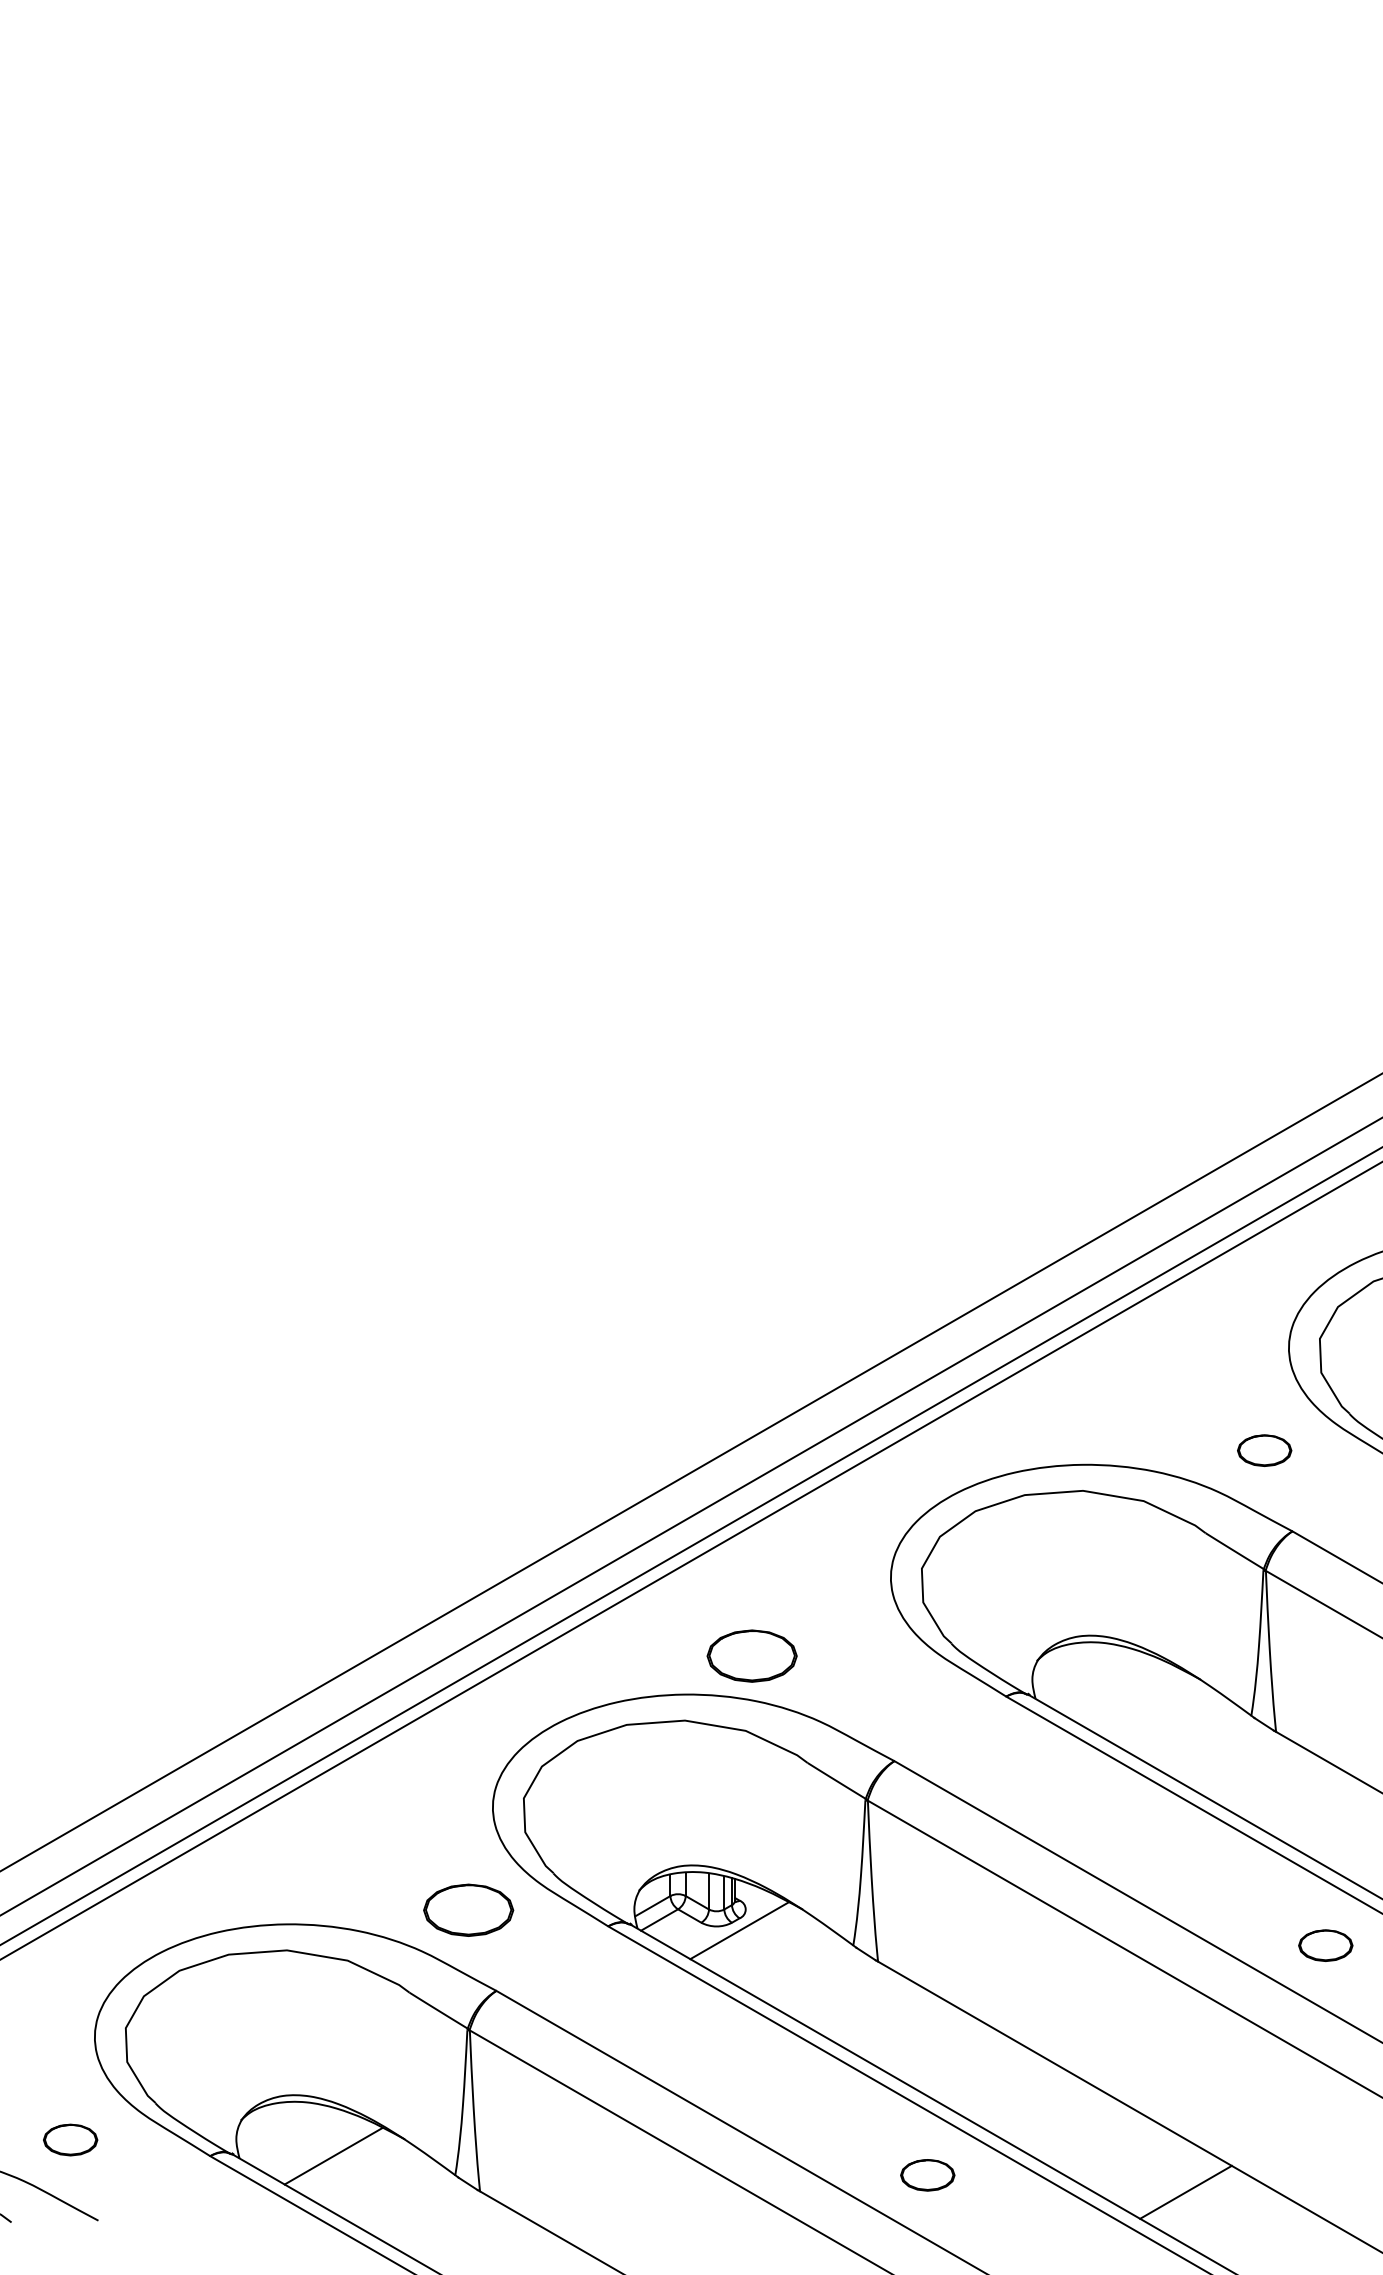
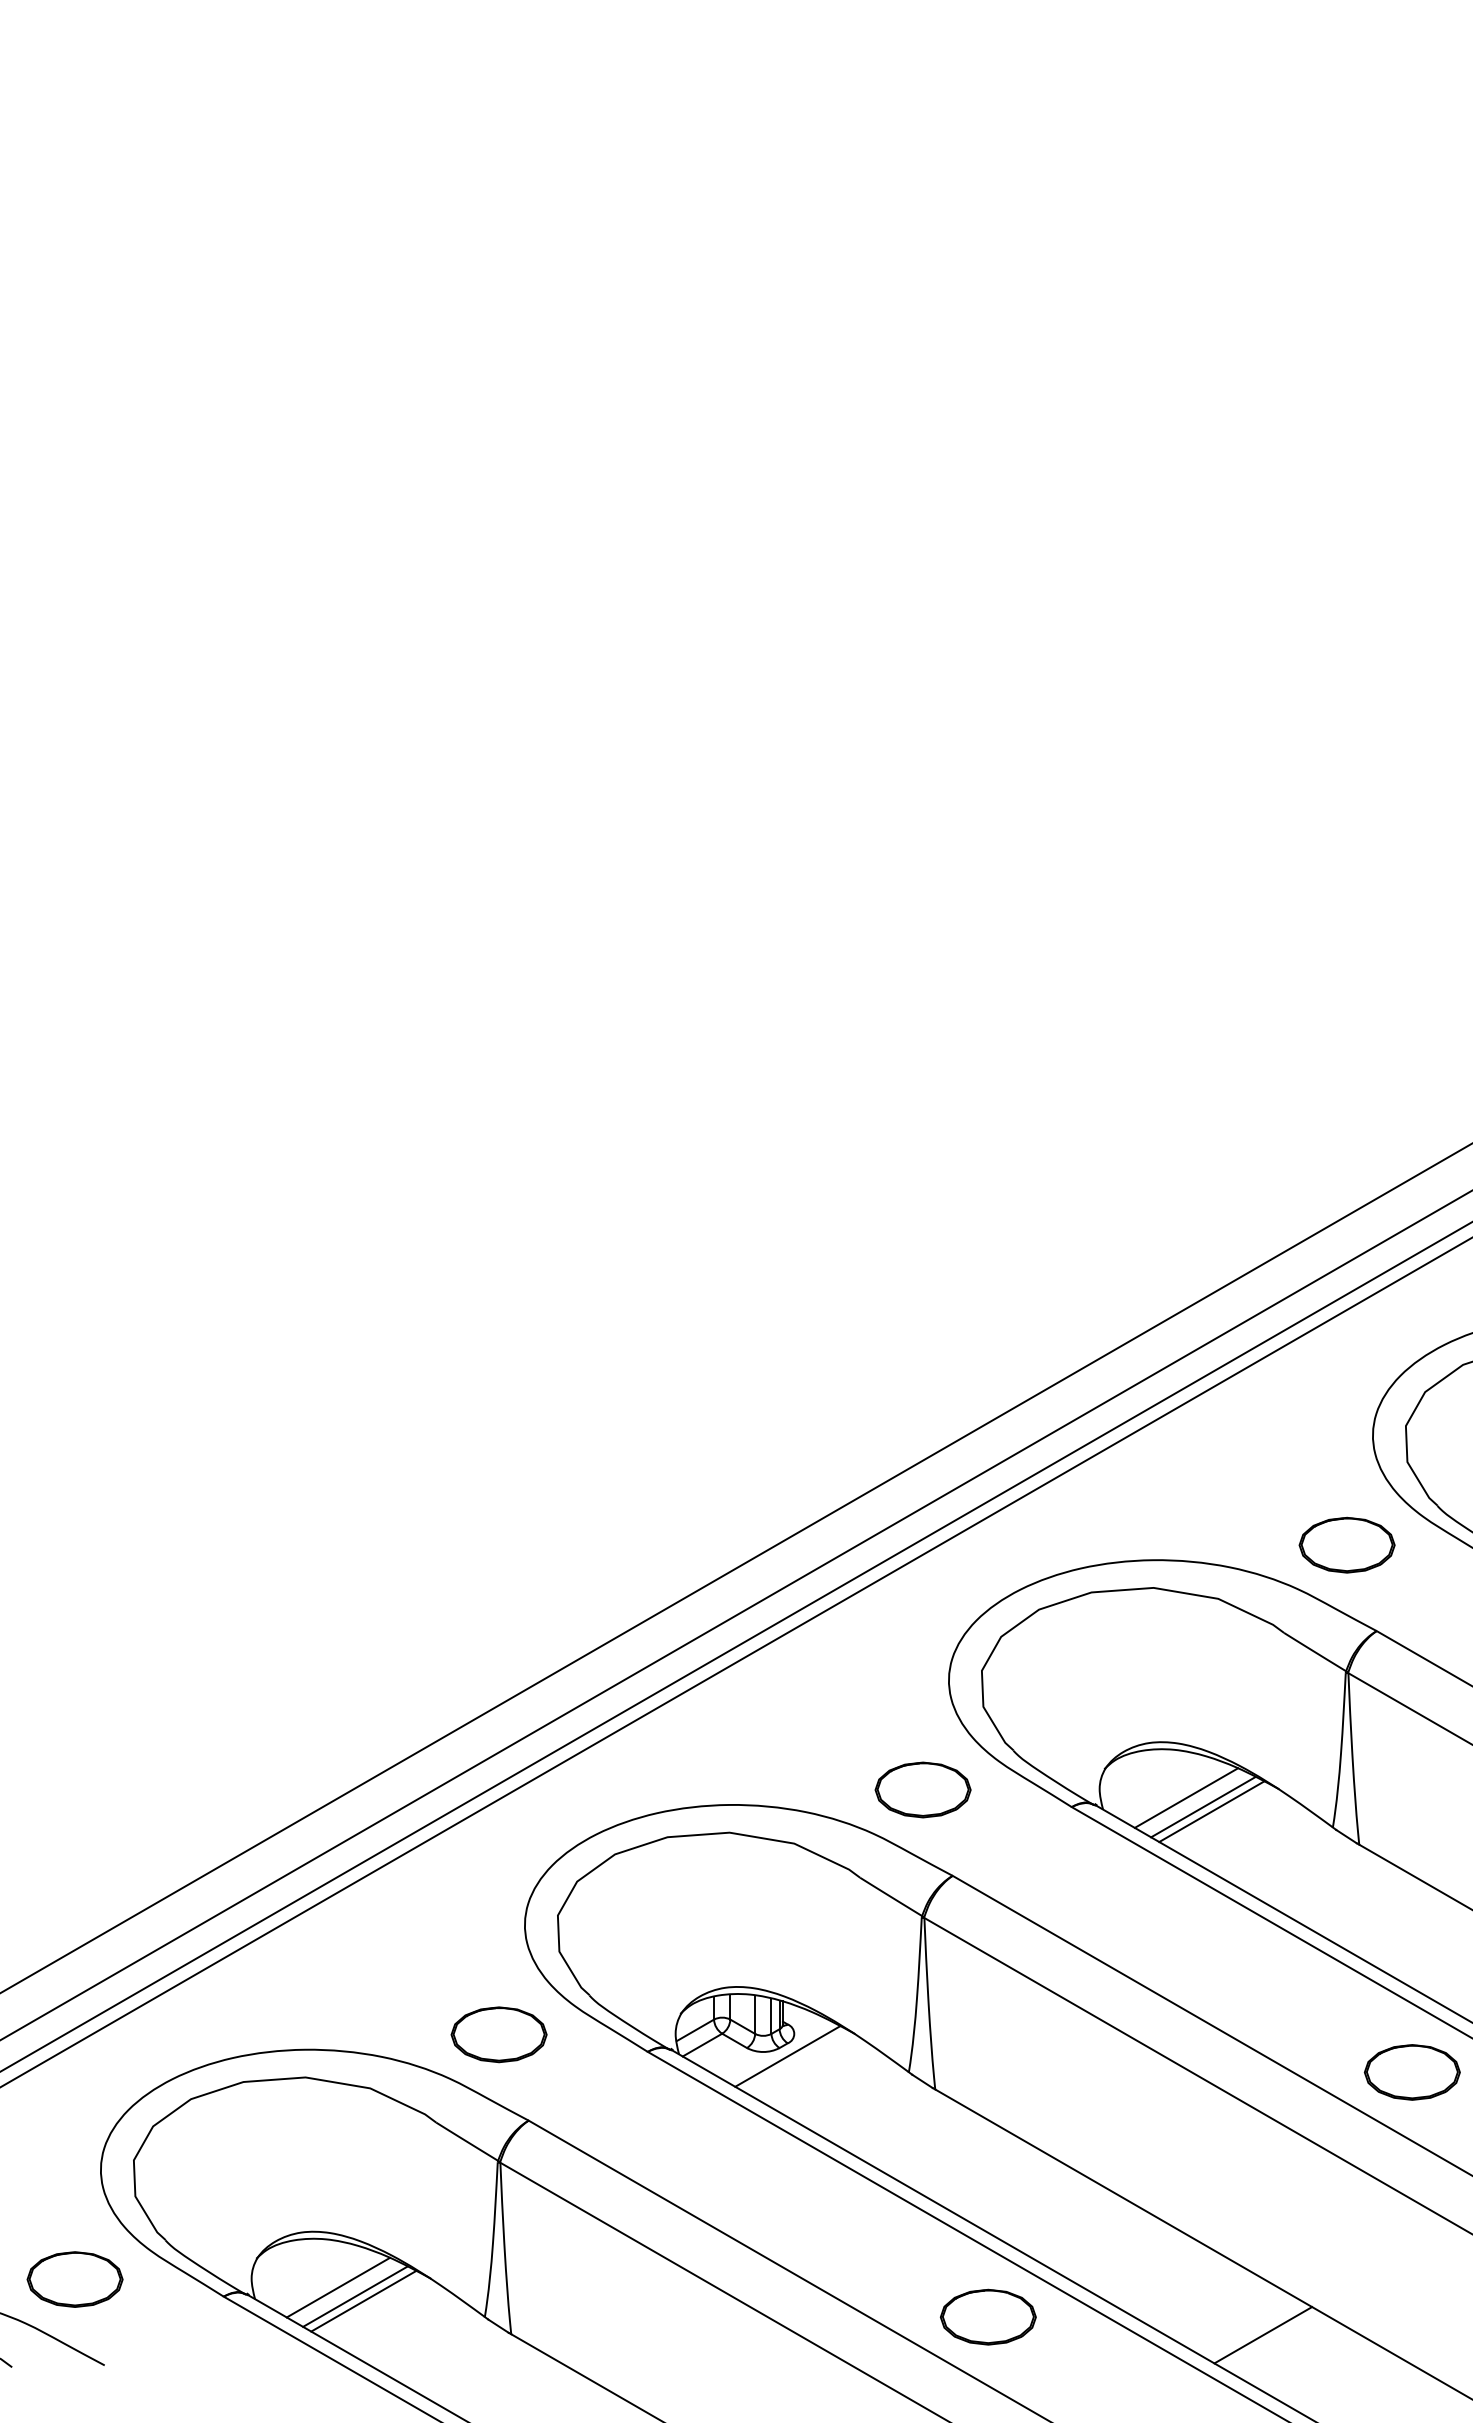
part: (1264, 1450) -> (1346, 1544), size x1.67
part: (751, 1655) -> (922, 1789), moved
line: (1113, 1687) -> (1186, 1797), added
line: (1129, 1696) -> (1203, 1807), added
line: (1137, 1700) -> (1211, 1811), added
part: (1325, 1945) -> (1411, 2072), size x1.67
part: (70, 2140) -> (74, 2279), size x1.67
line: (317, 2147) -> (338, 2287), added
line: (341, 2160) -> (363, 2301), added
part: (927, 2174) -> (987, 2316), size x1.67

